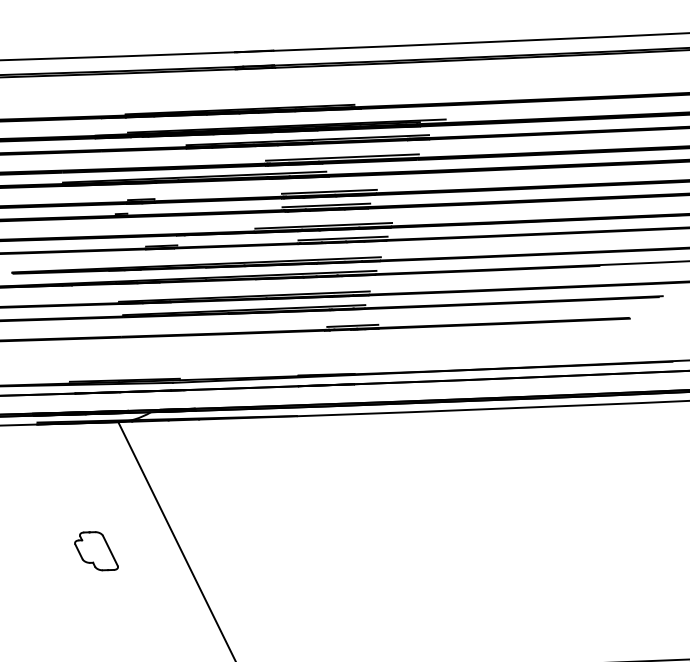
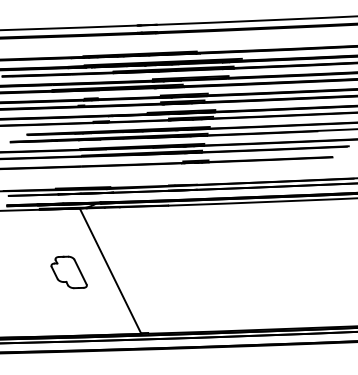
part: (95, 551) -> (68, 272), size x1.67

